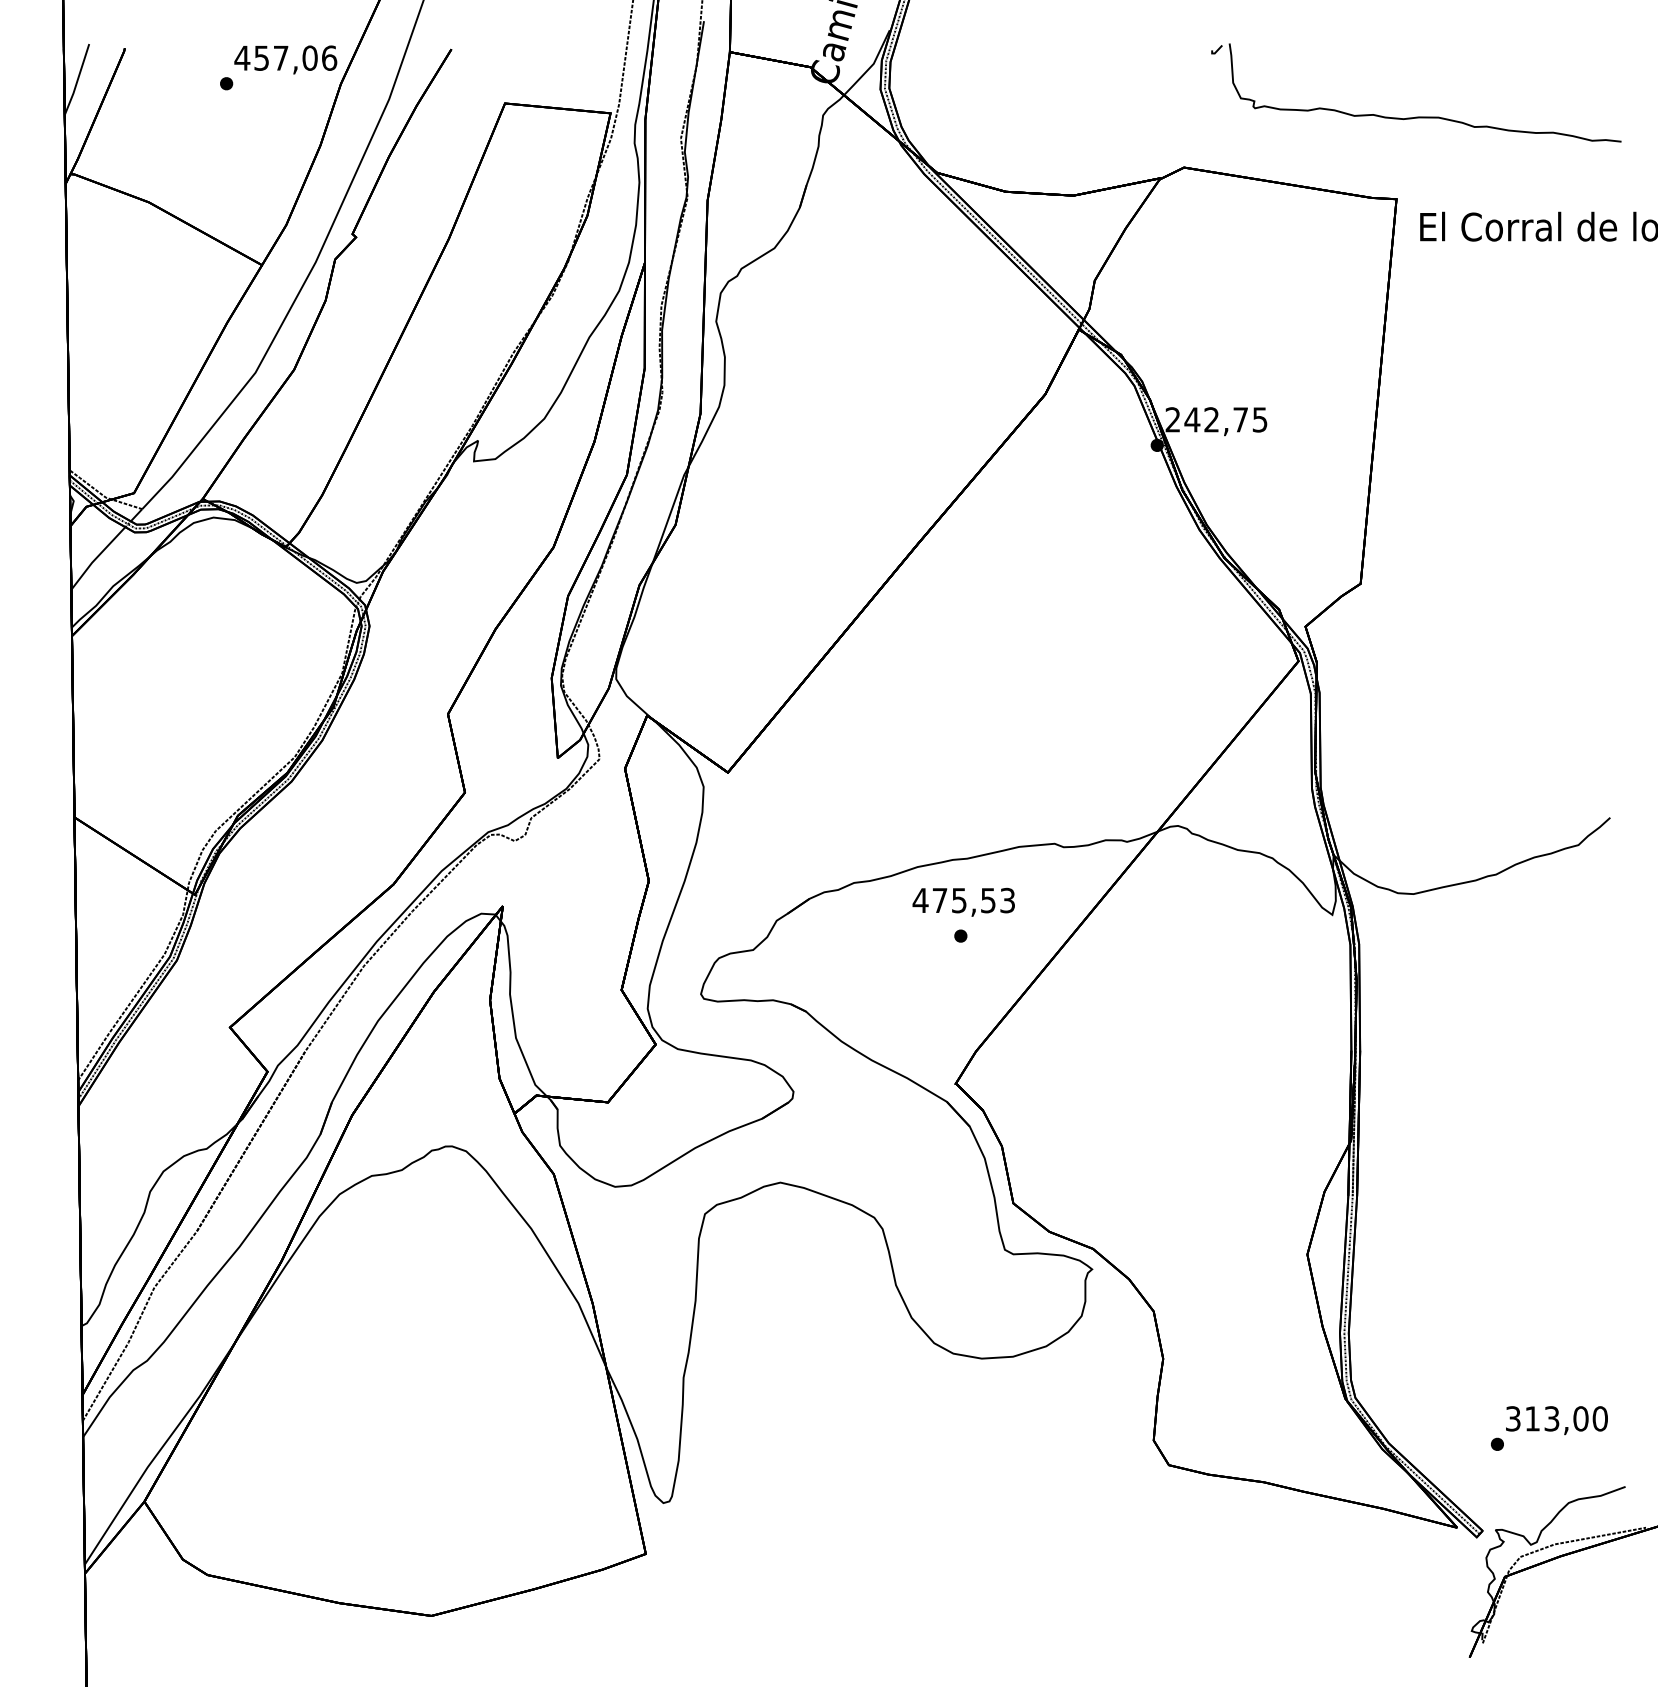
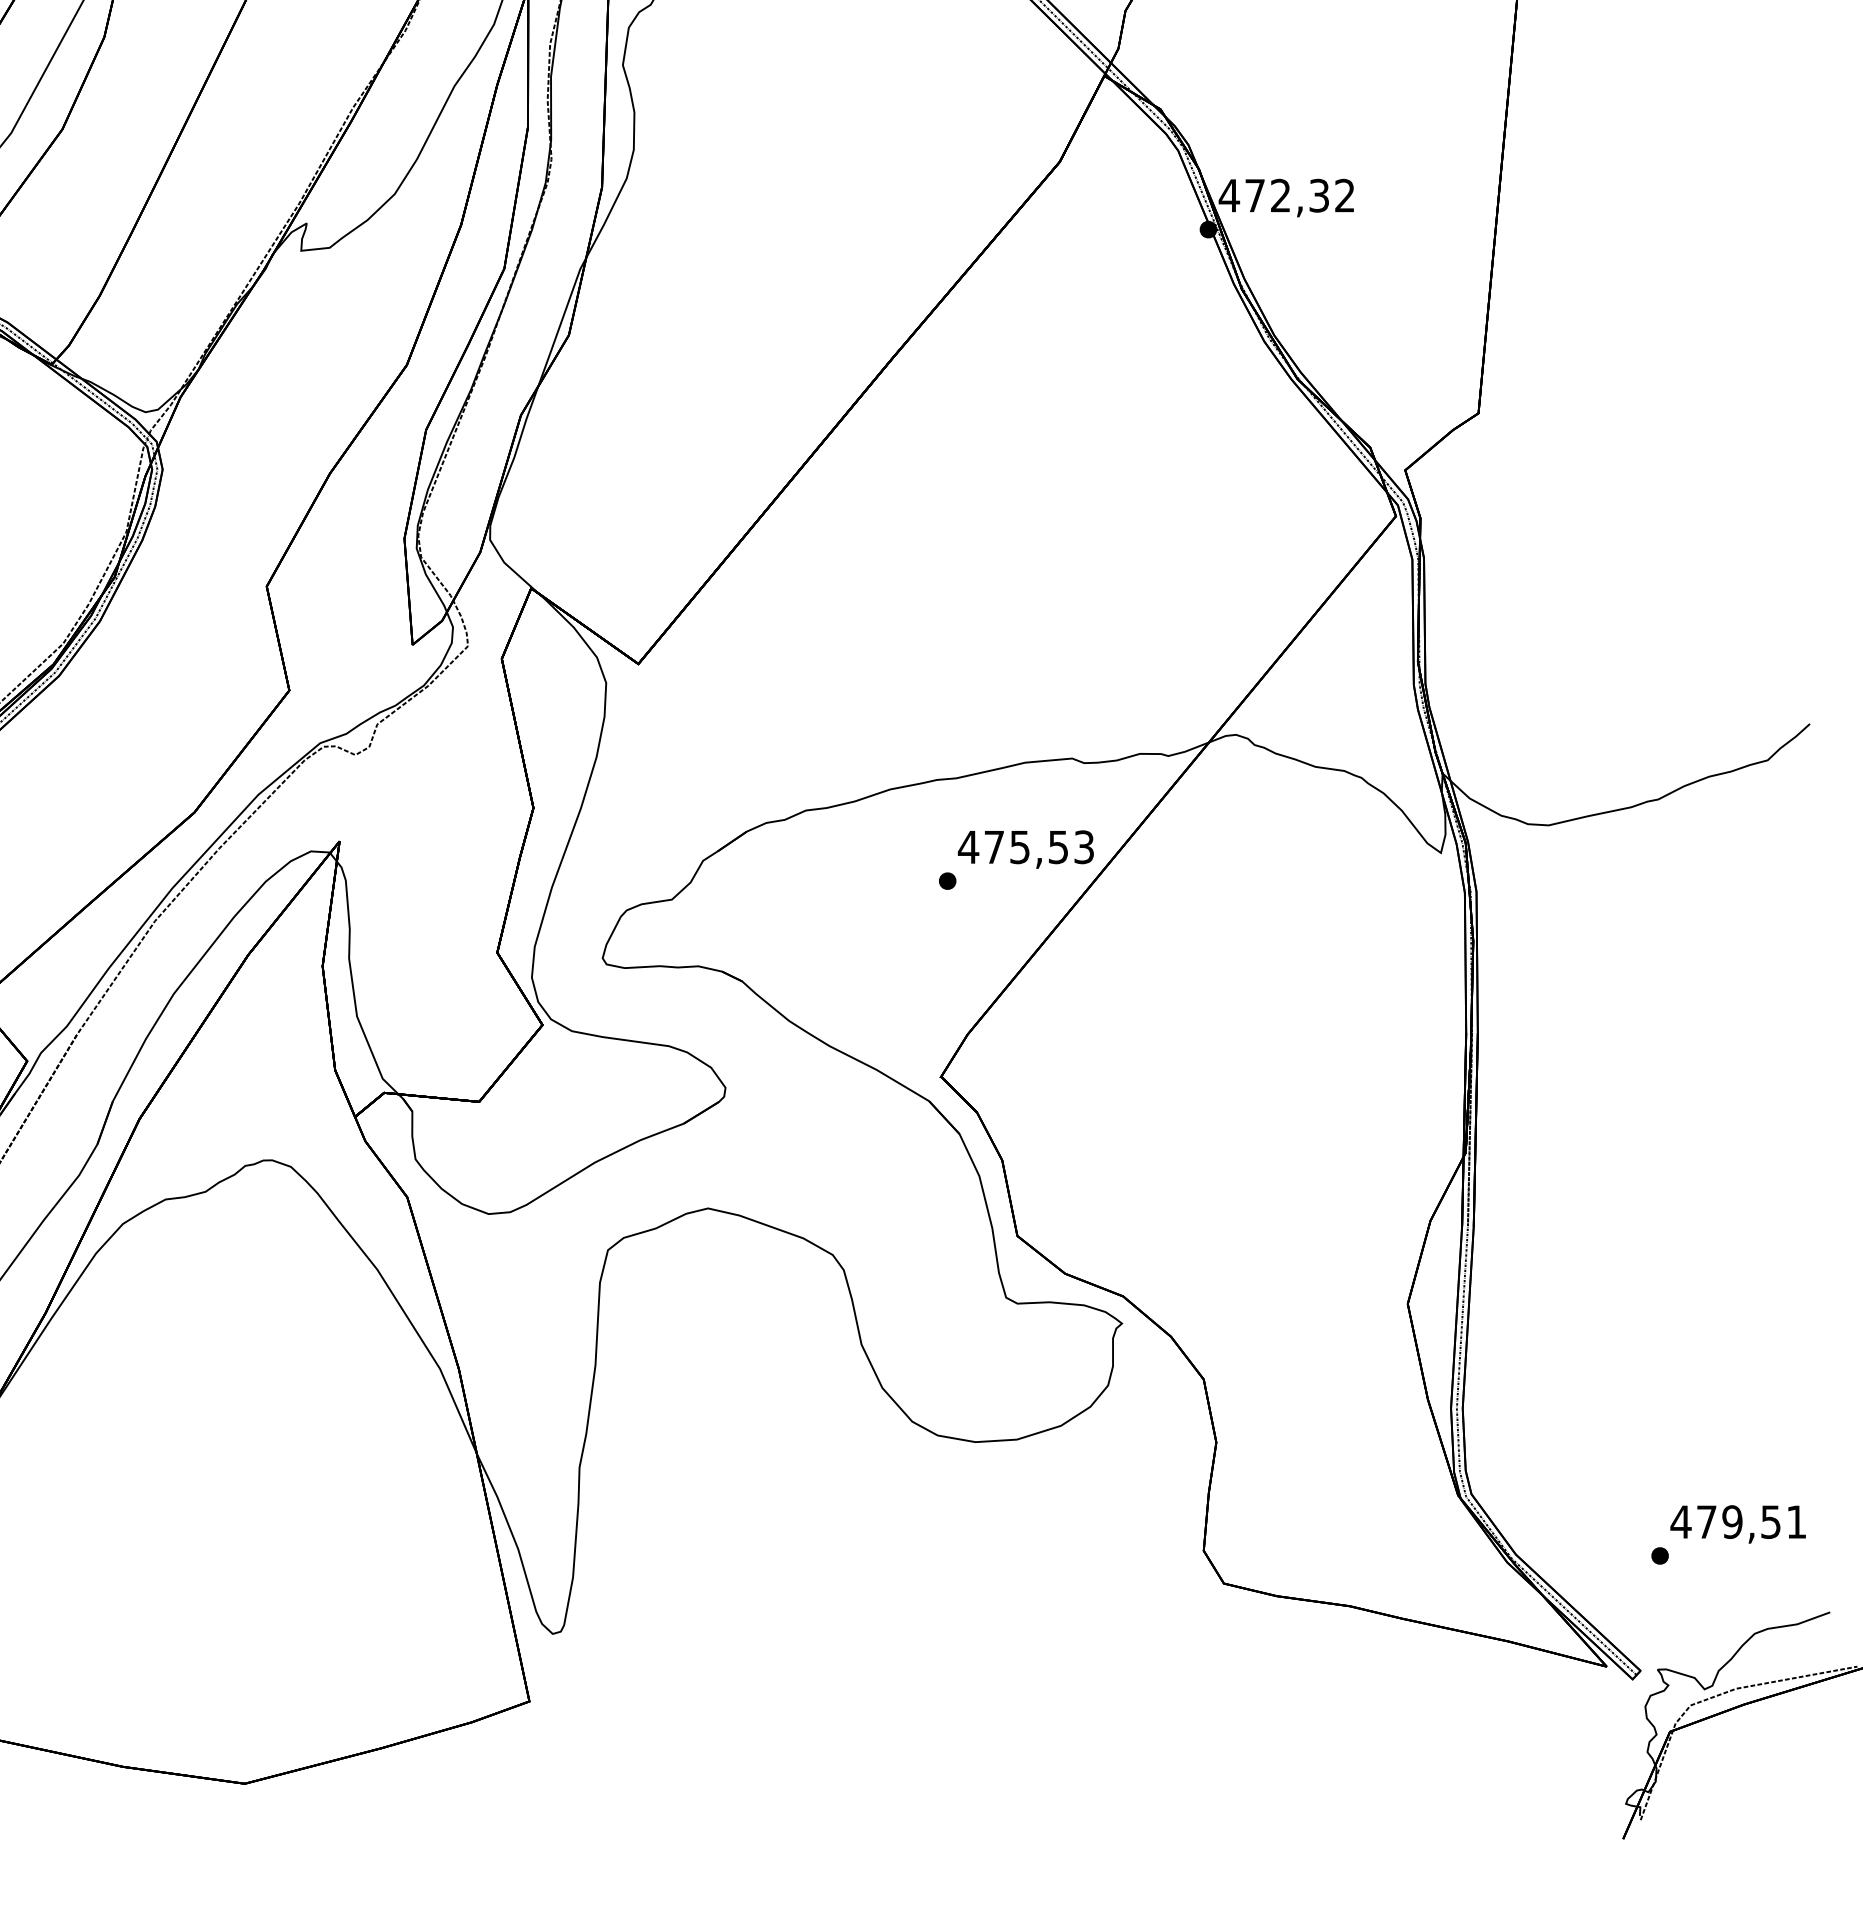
text: (1216, 419) -> (1287, 195), 242,75 -> 472,32
text: (963, 901) -> (1025, 848), moved
text: (1556, 1418) -> (1738, 1521), 313,00 -> 479,51

